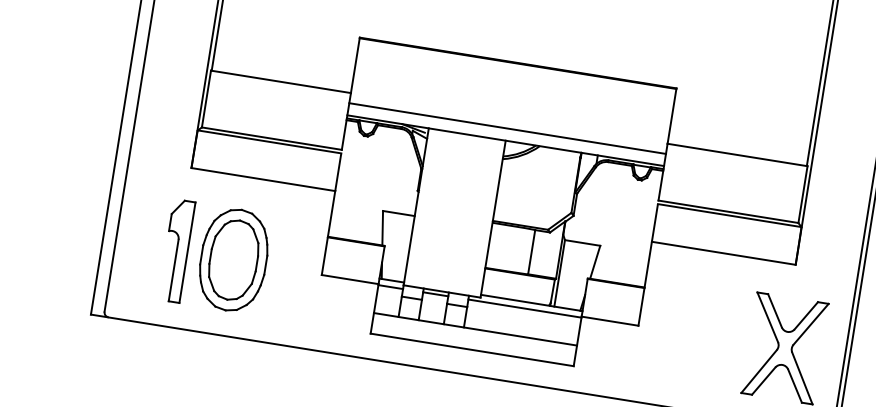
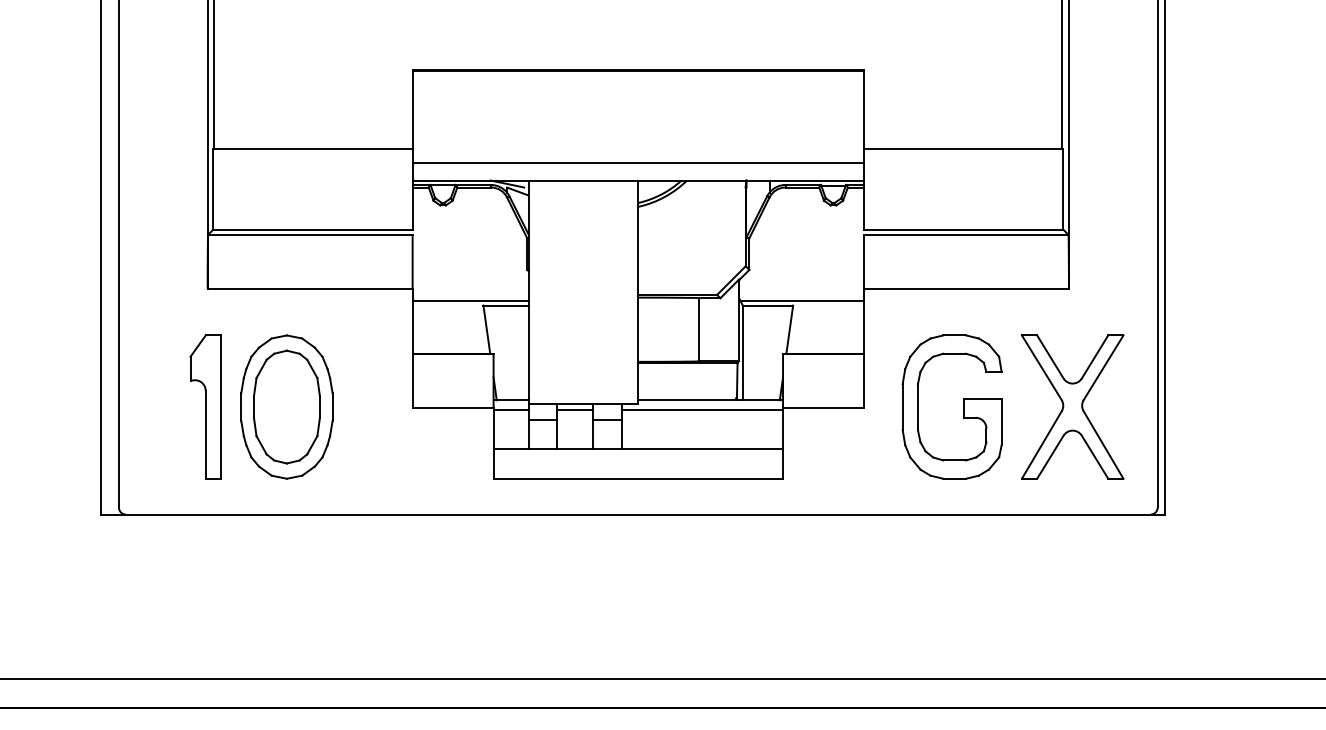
line: (374, 205) -> (470, 300), added
line: (606, 243) -> (801, 300), added
part: (708, 335) -> (963, 406), added

